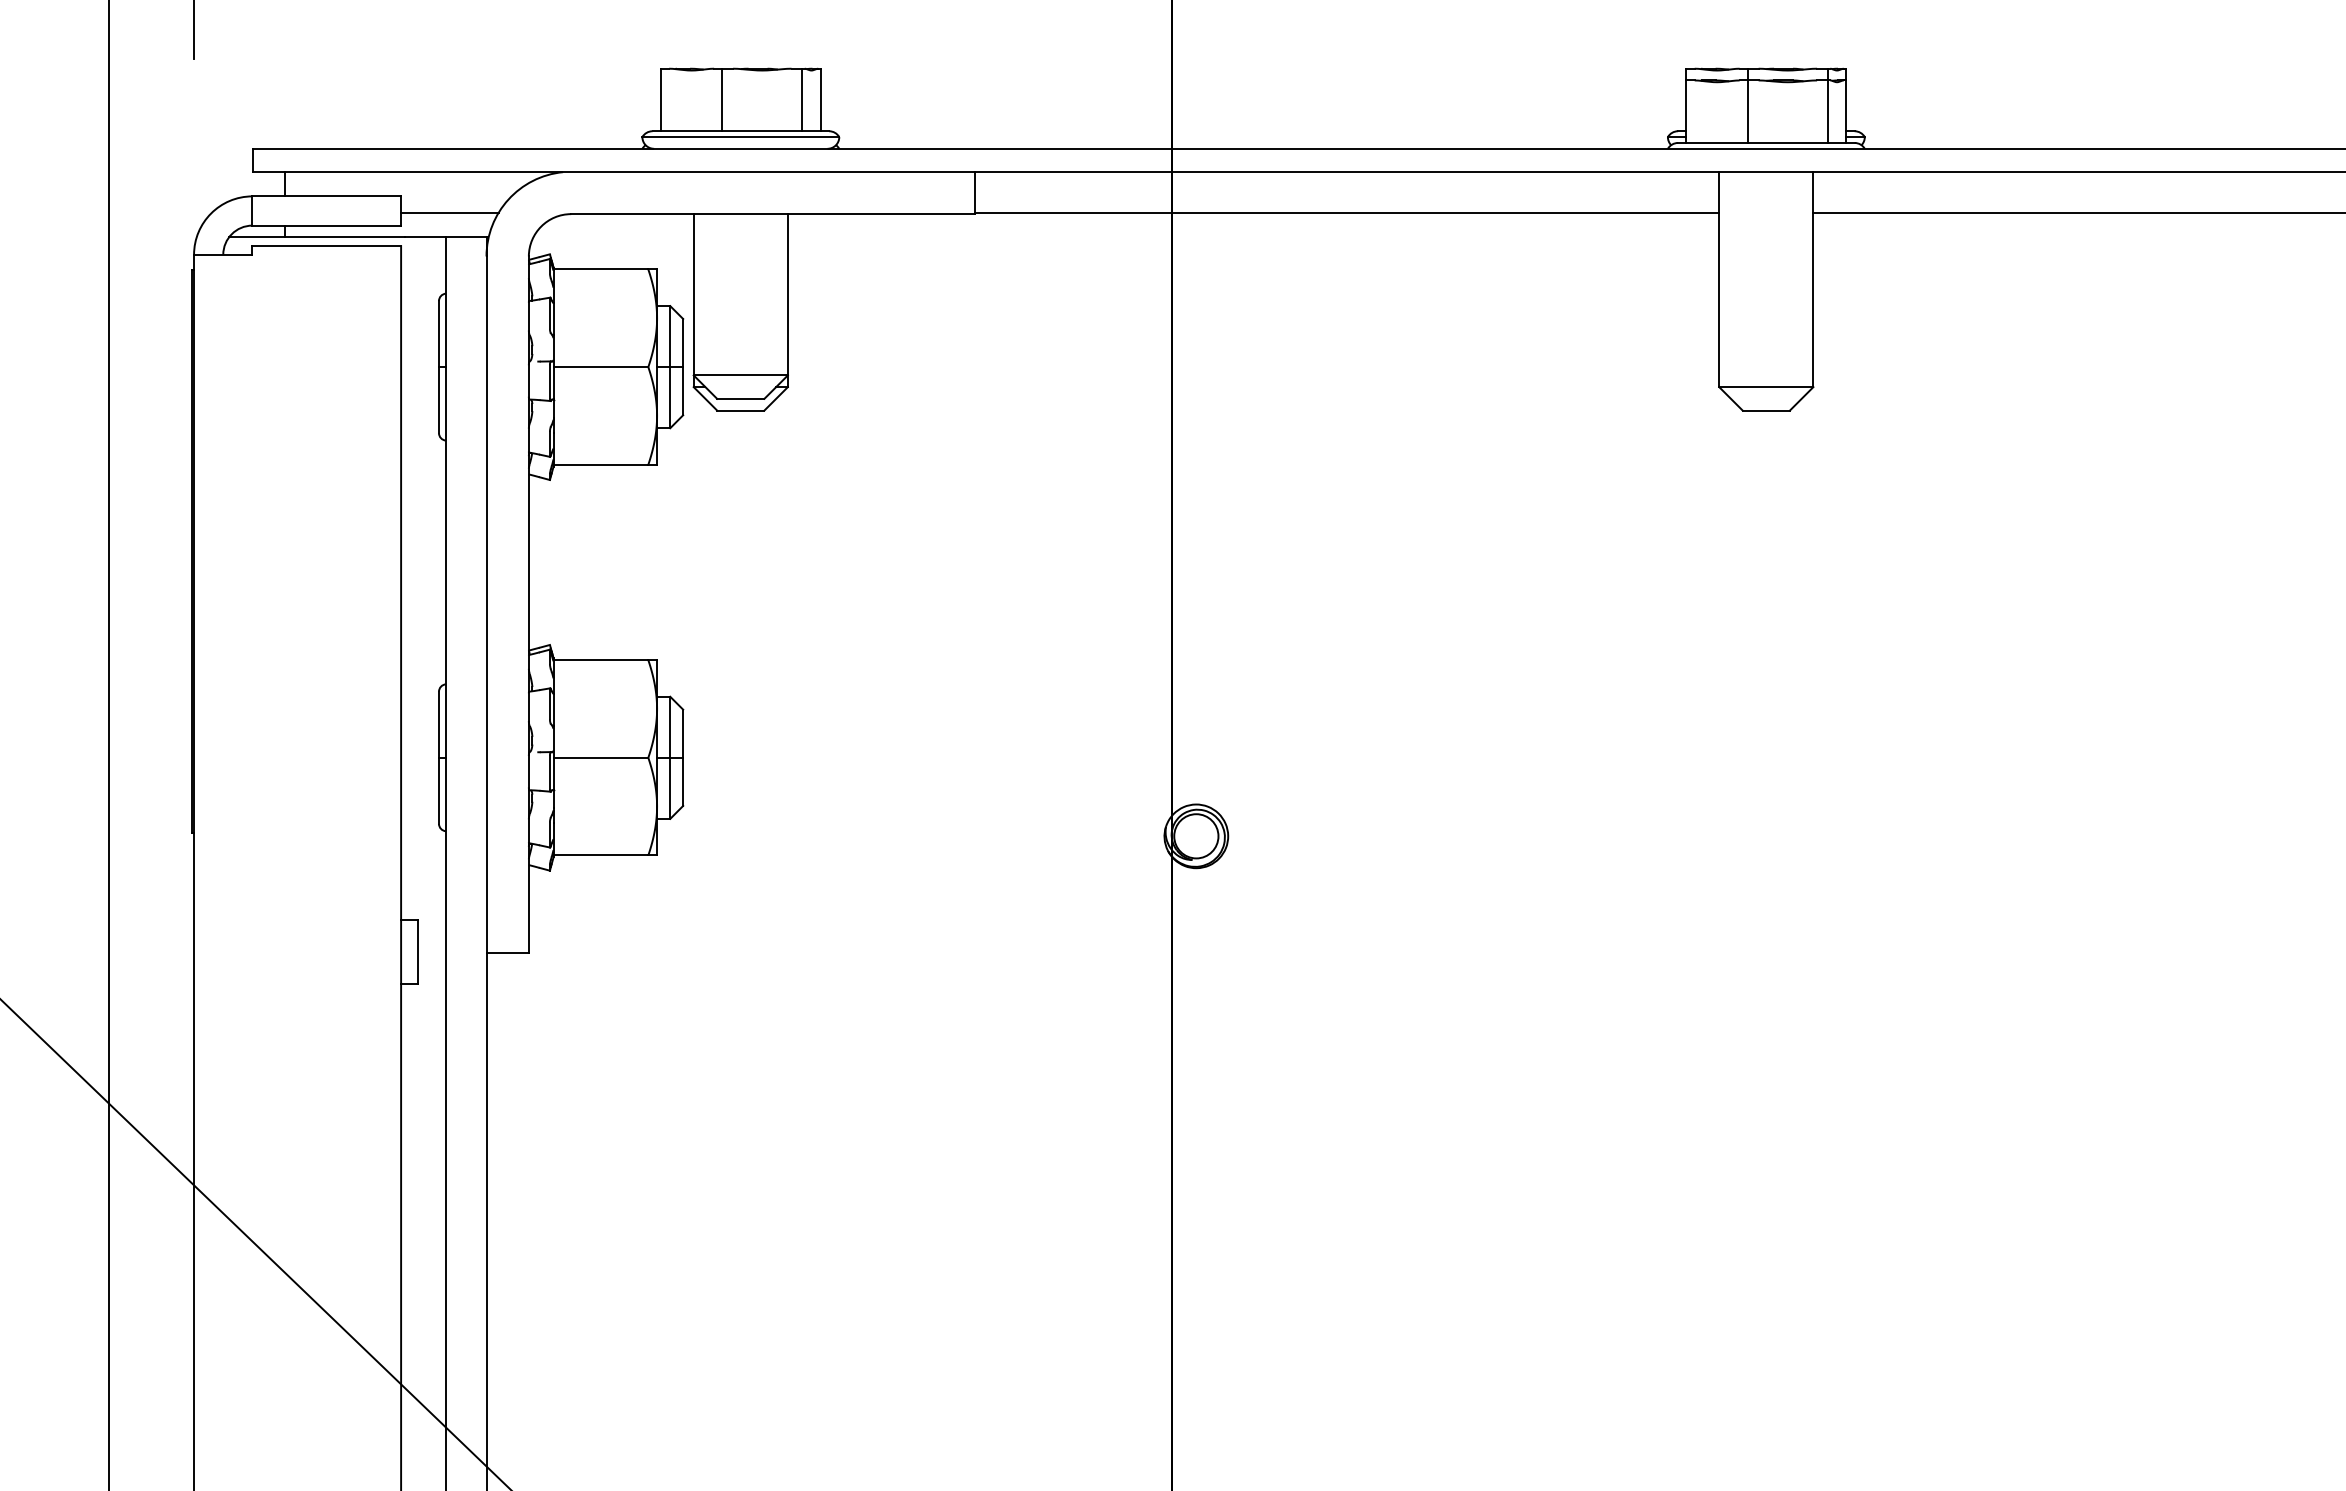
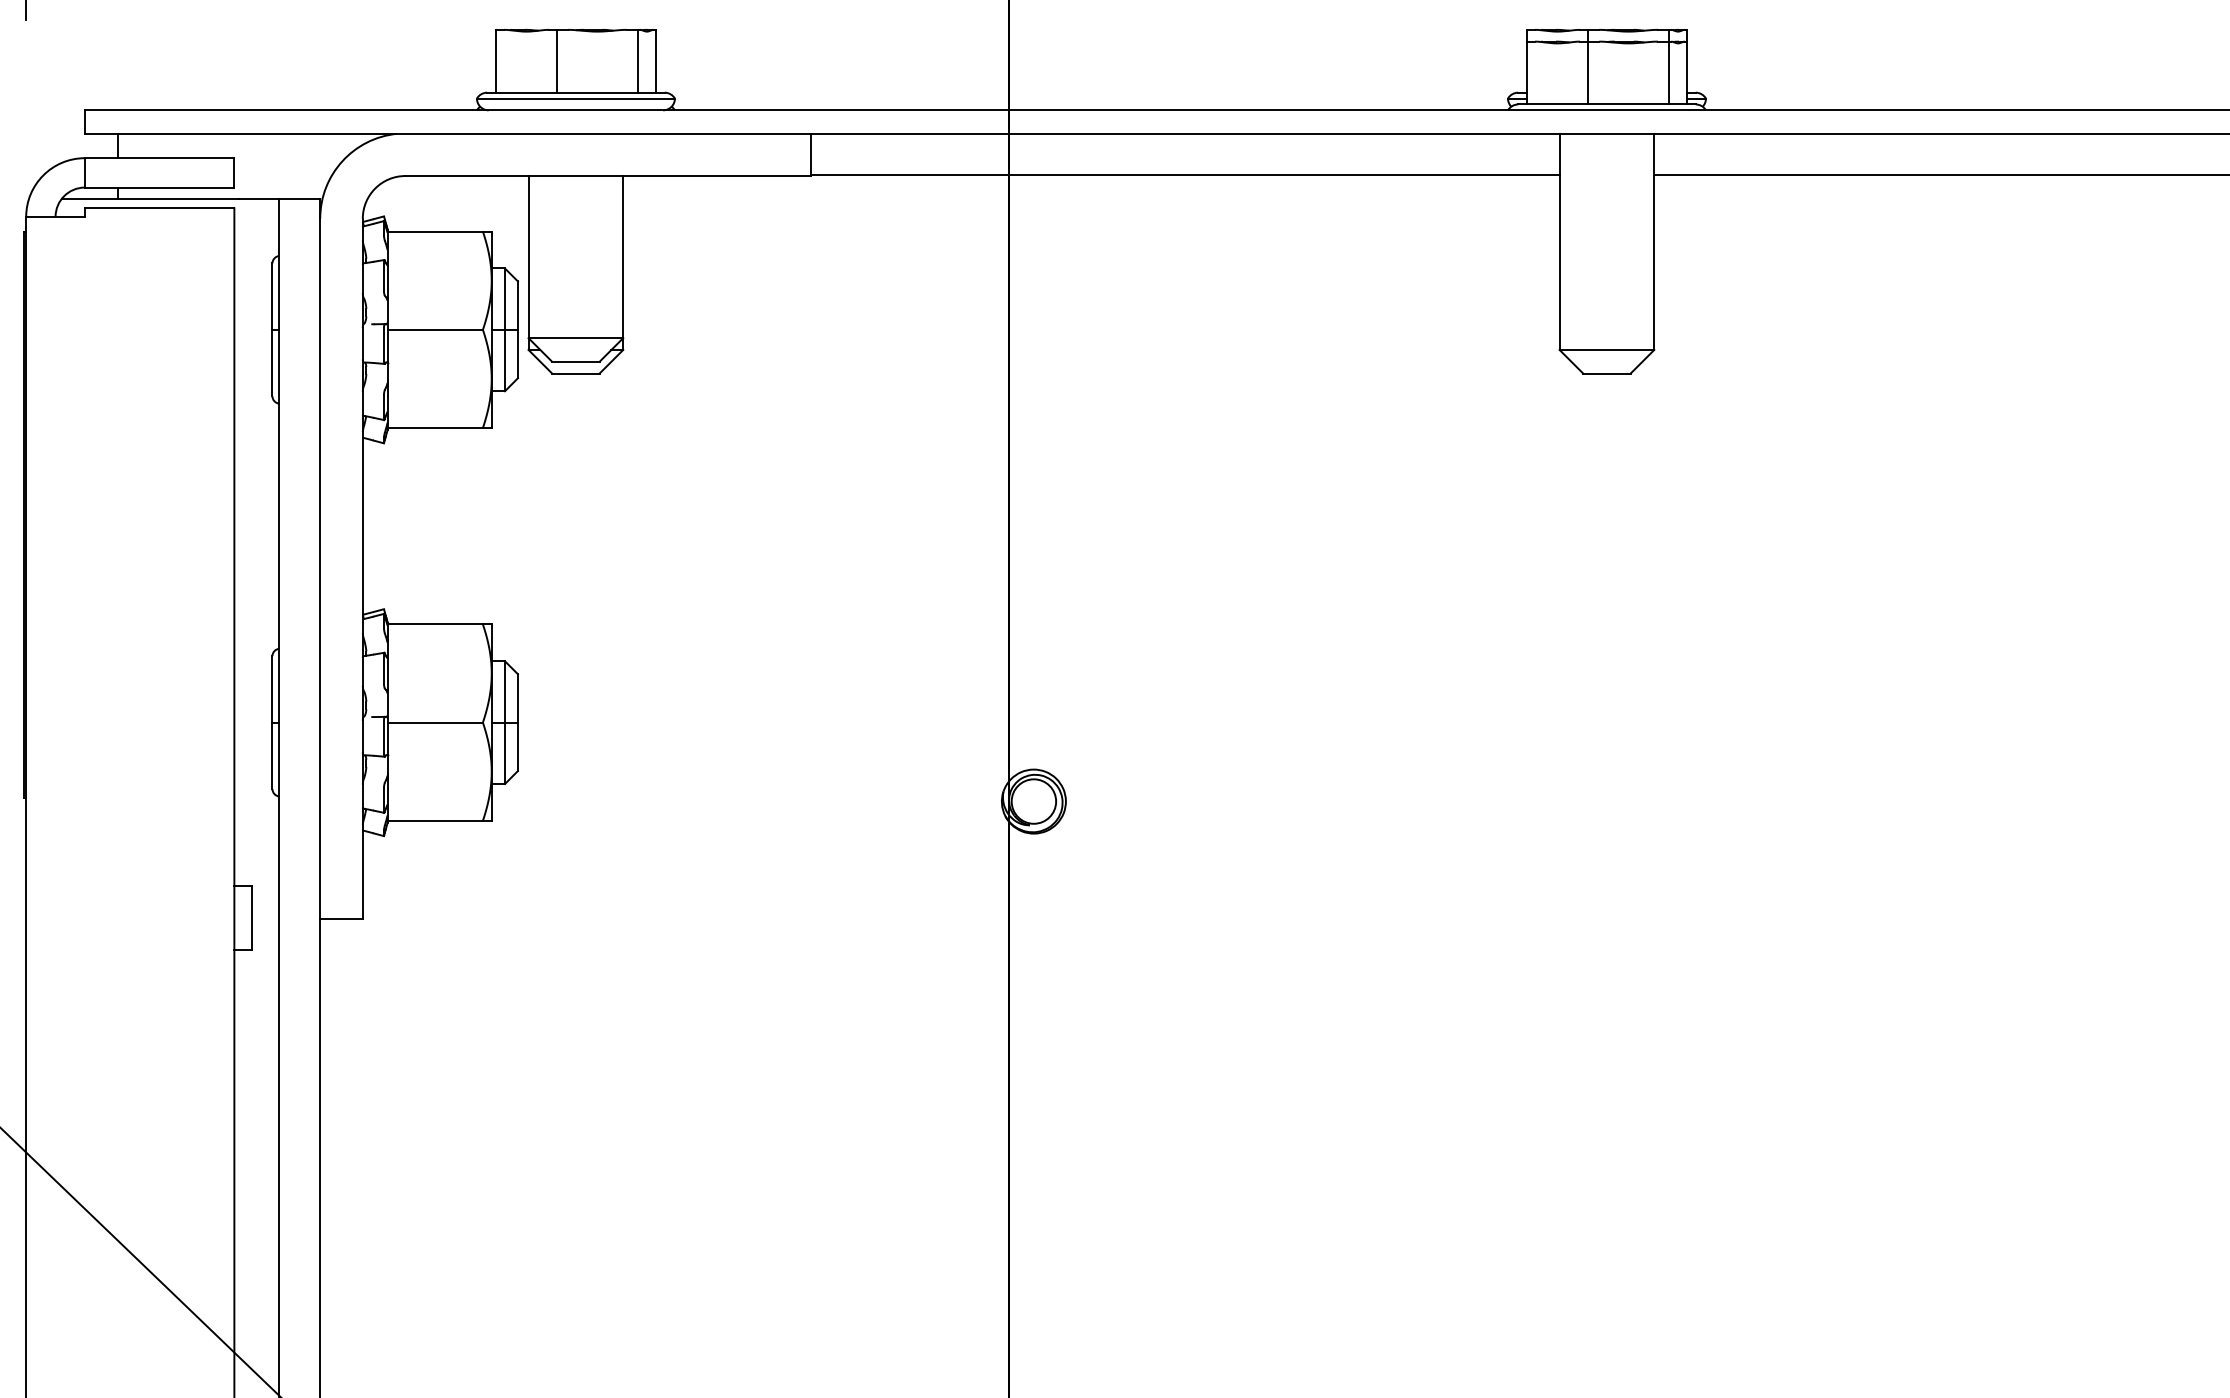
line: (449, 212) -> (283, 174), removed

